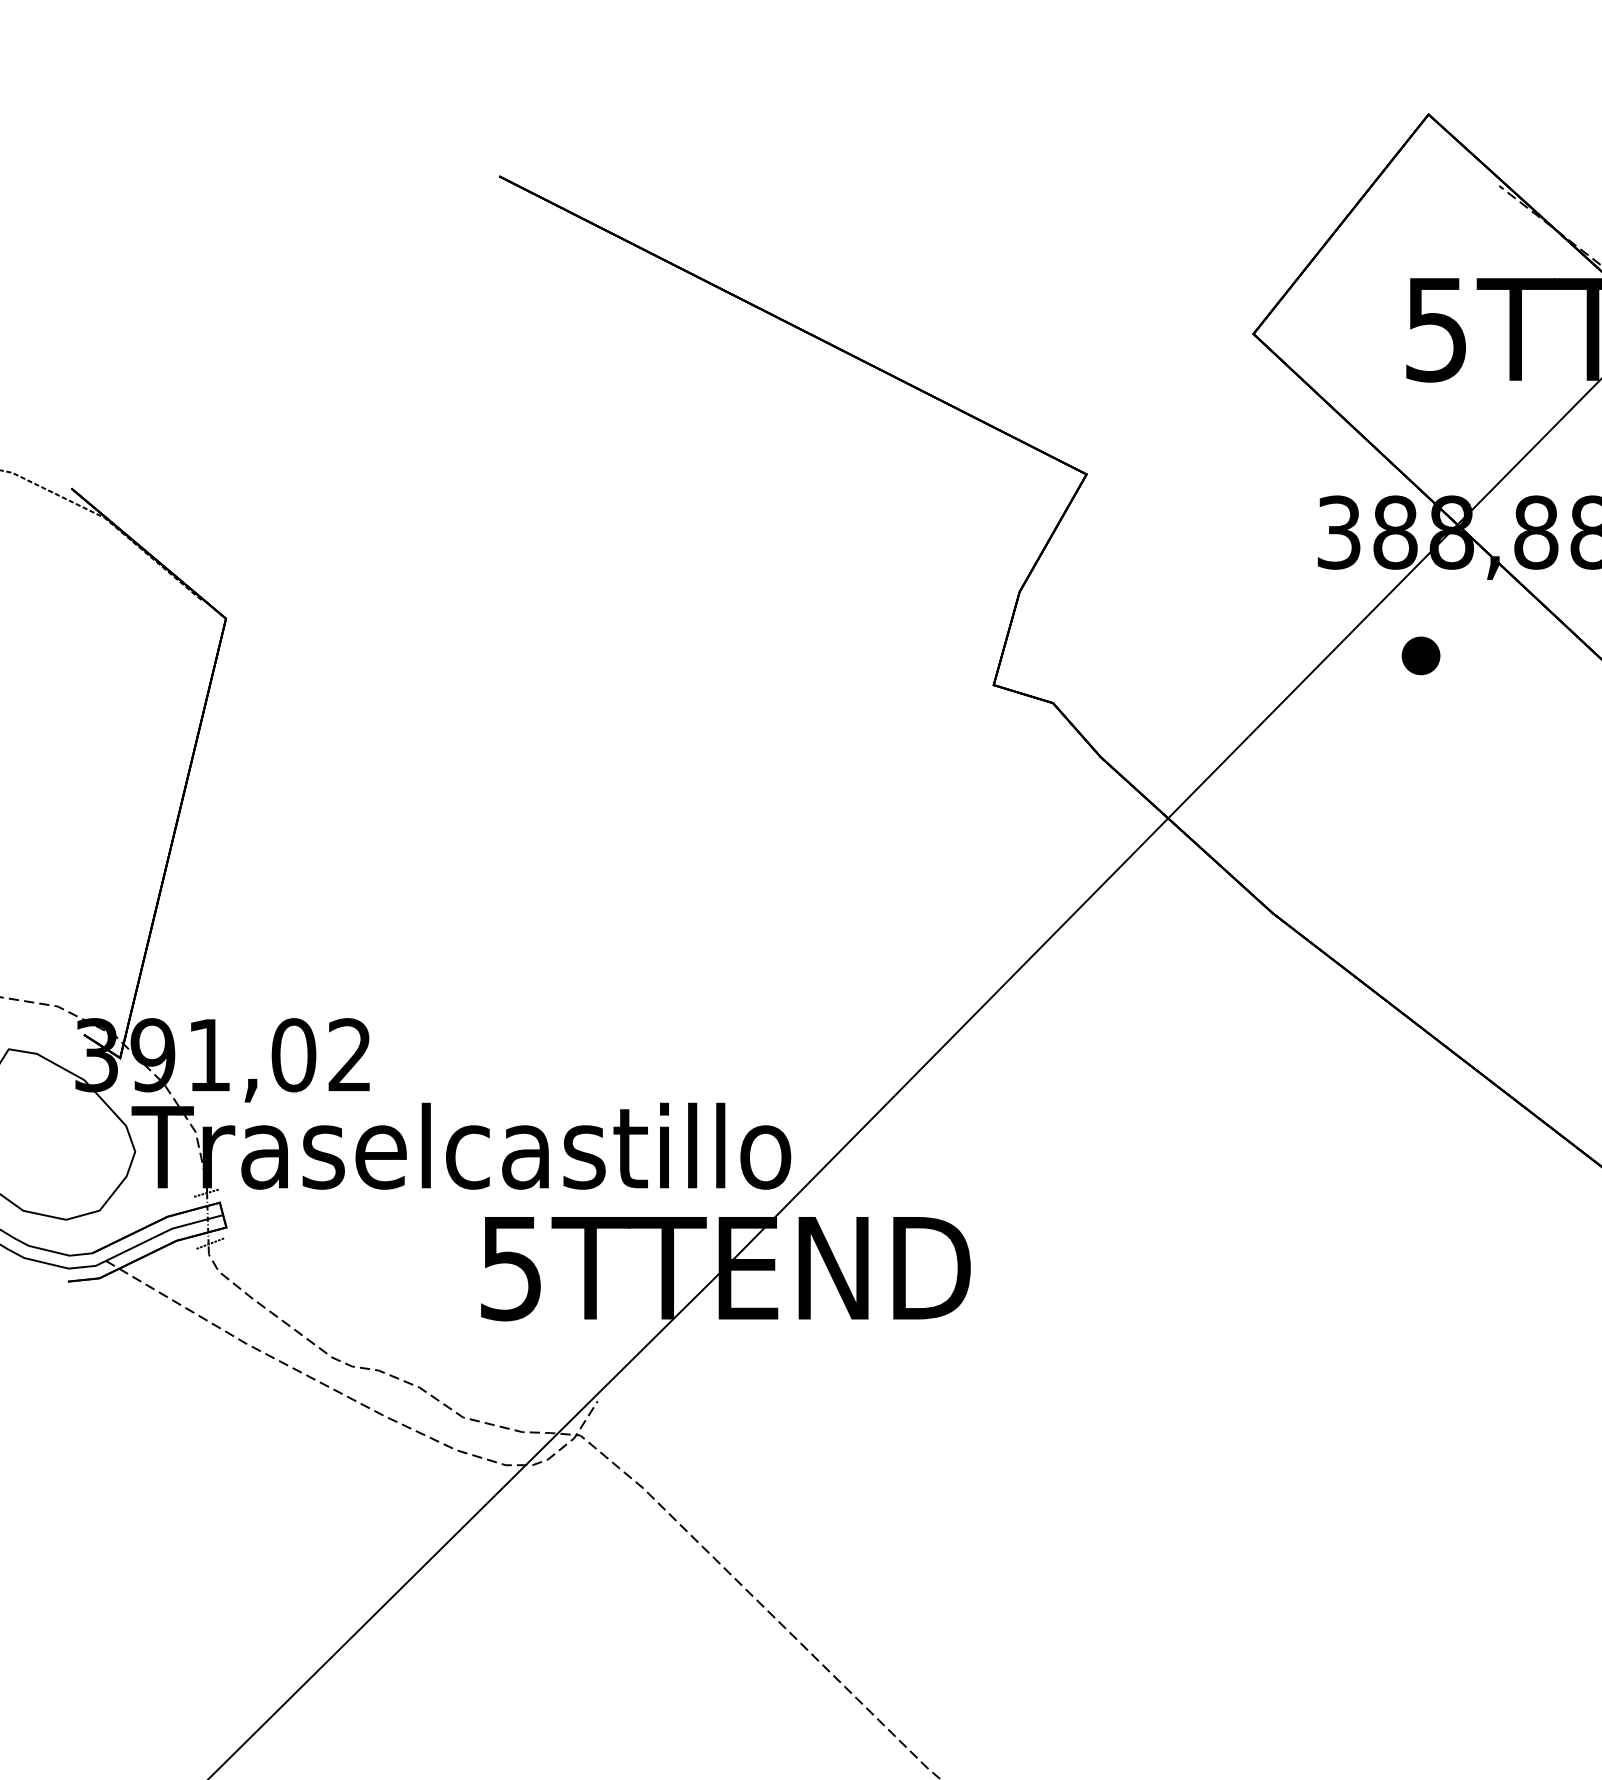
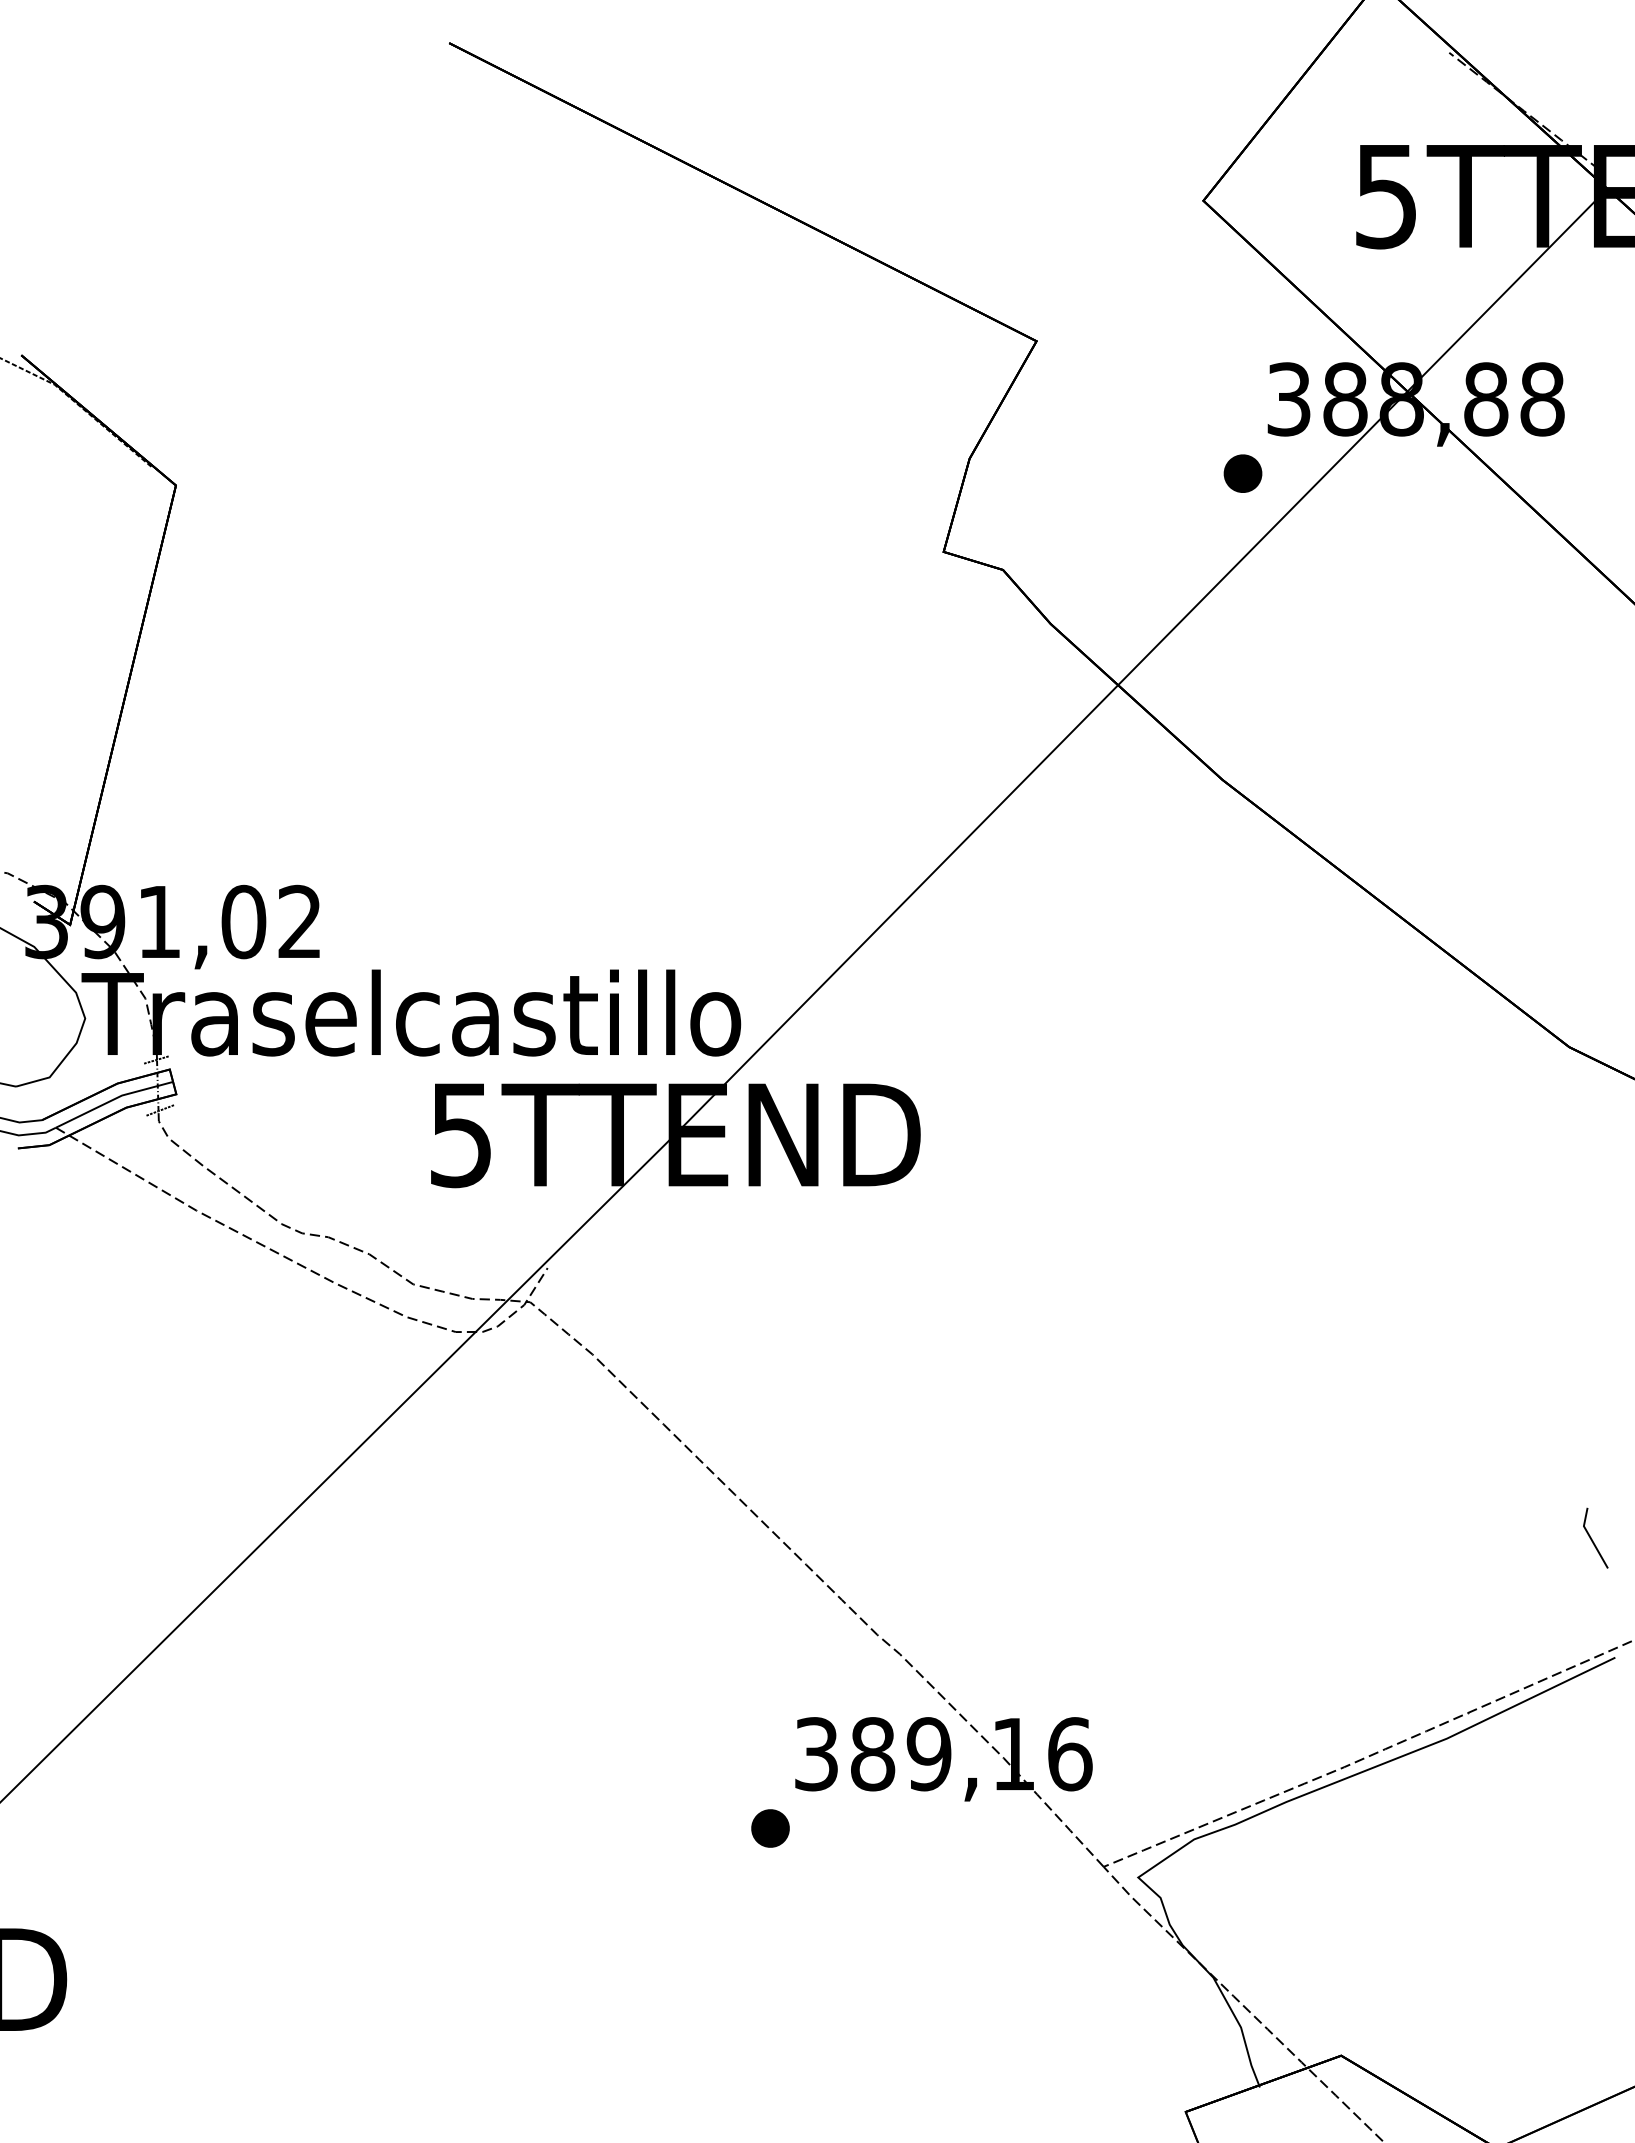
part: (1420, 655) -> (1242, 473), moved

